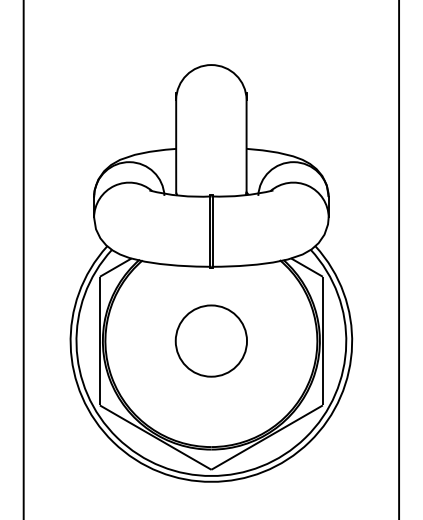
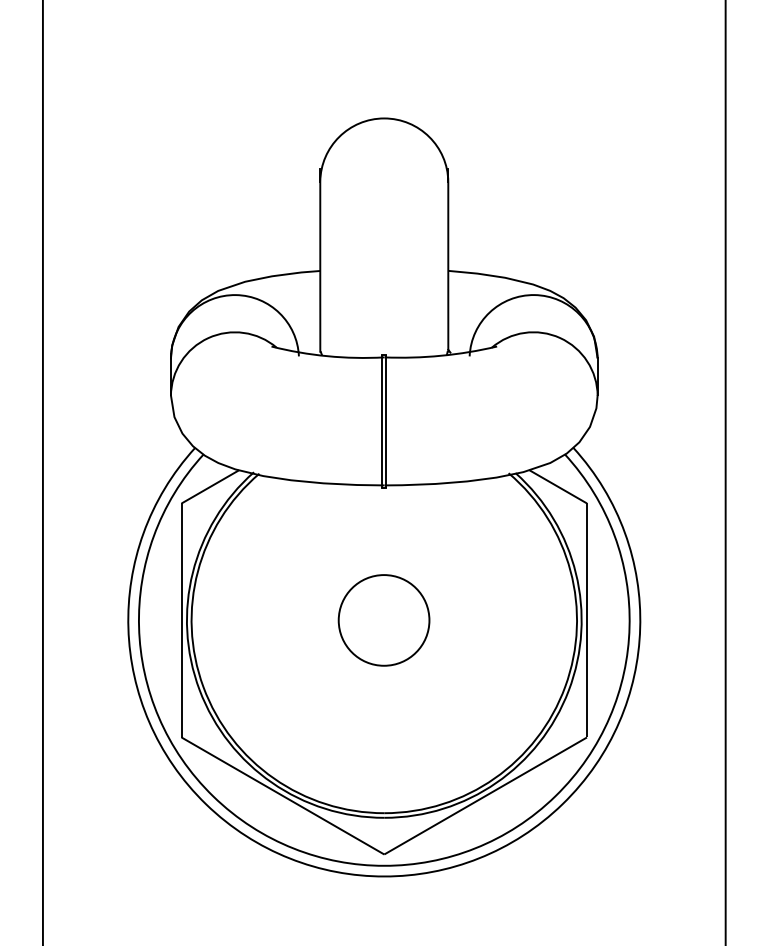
circle: (210, 340) -> (382, 619), size x0.7

